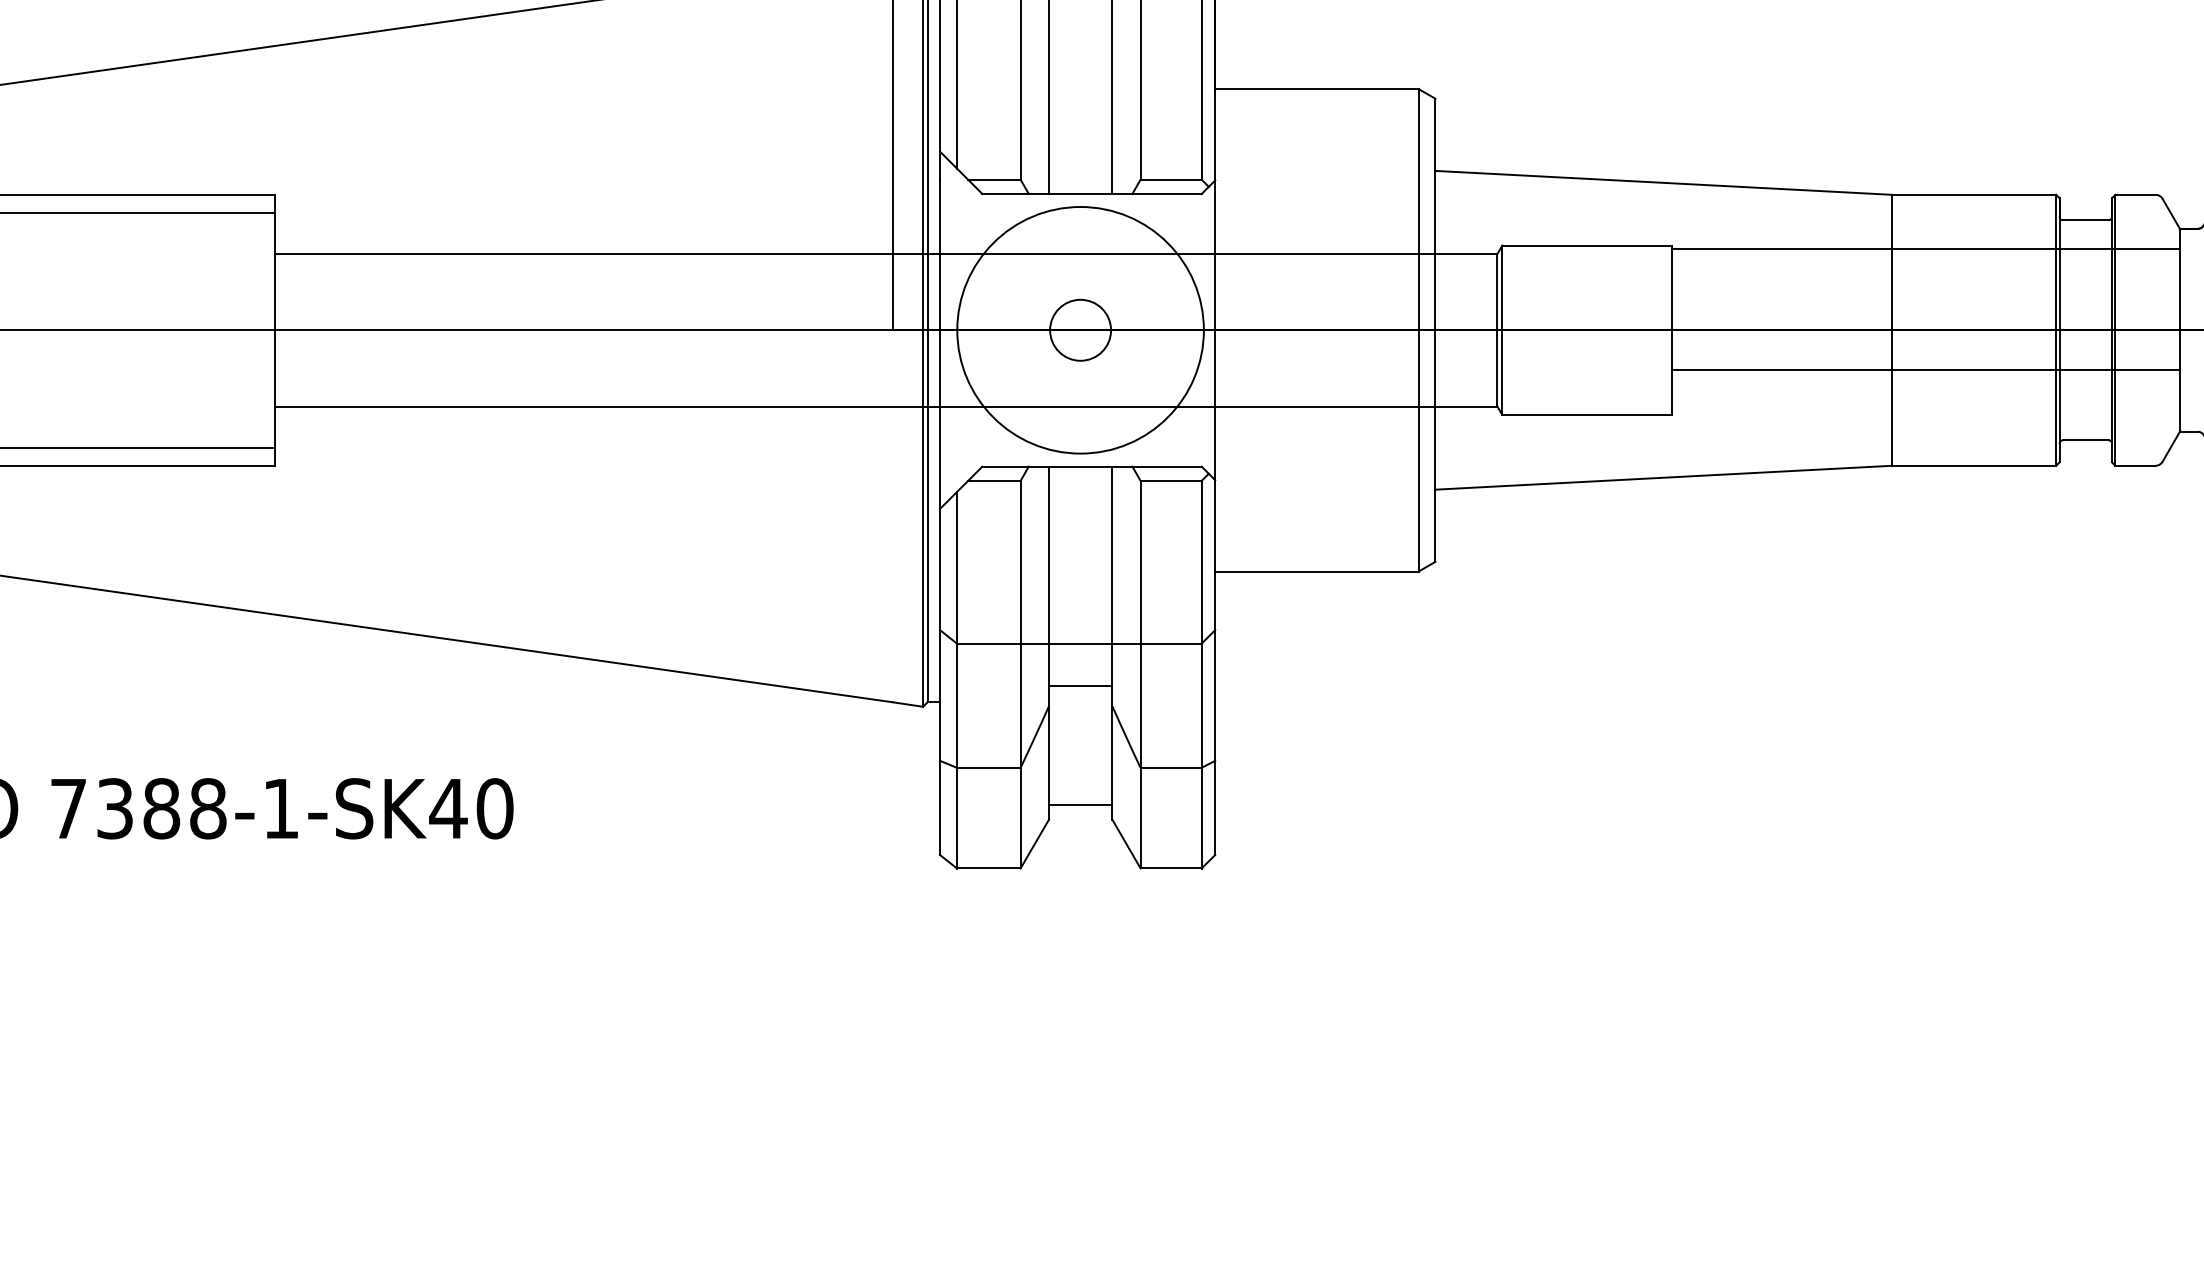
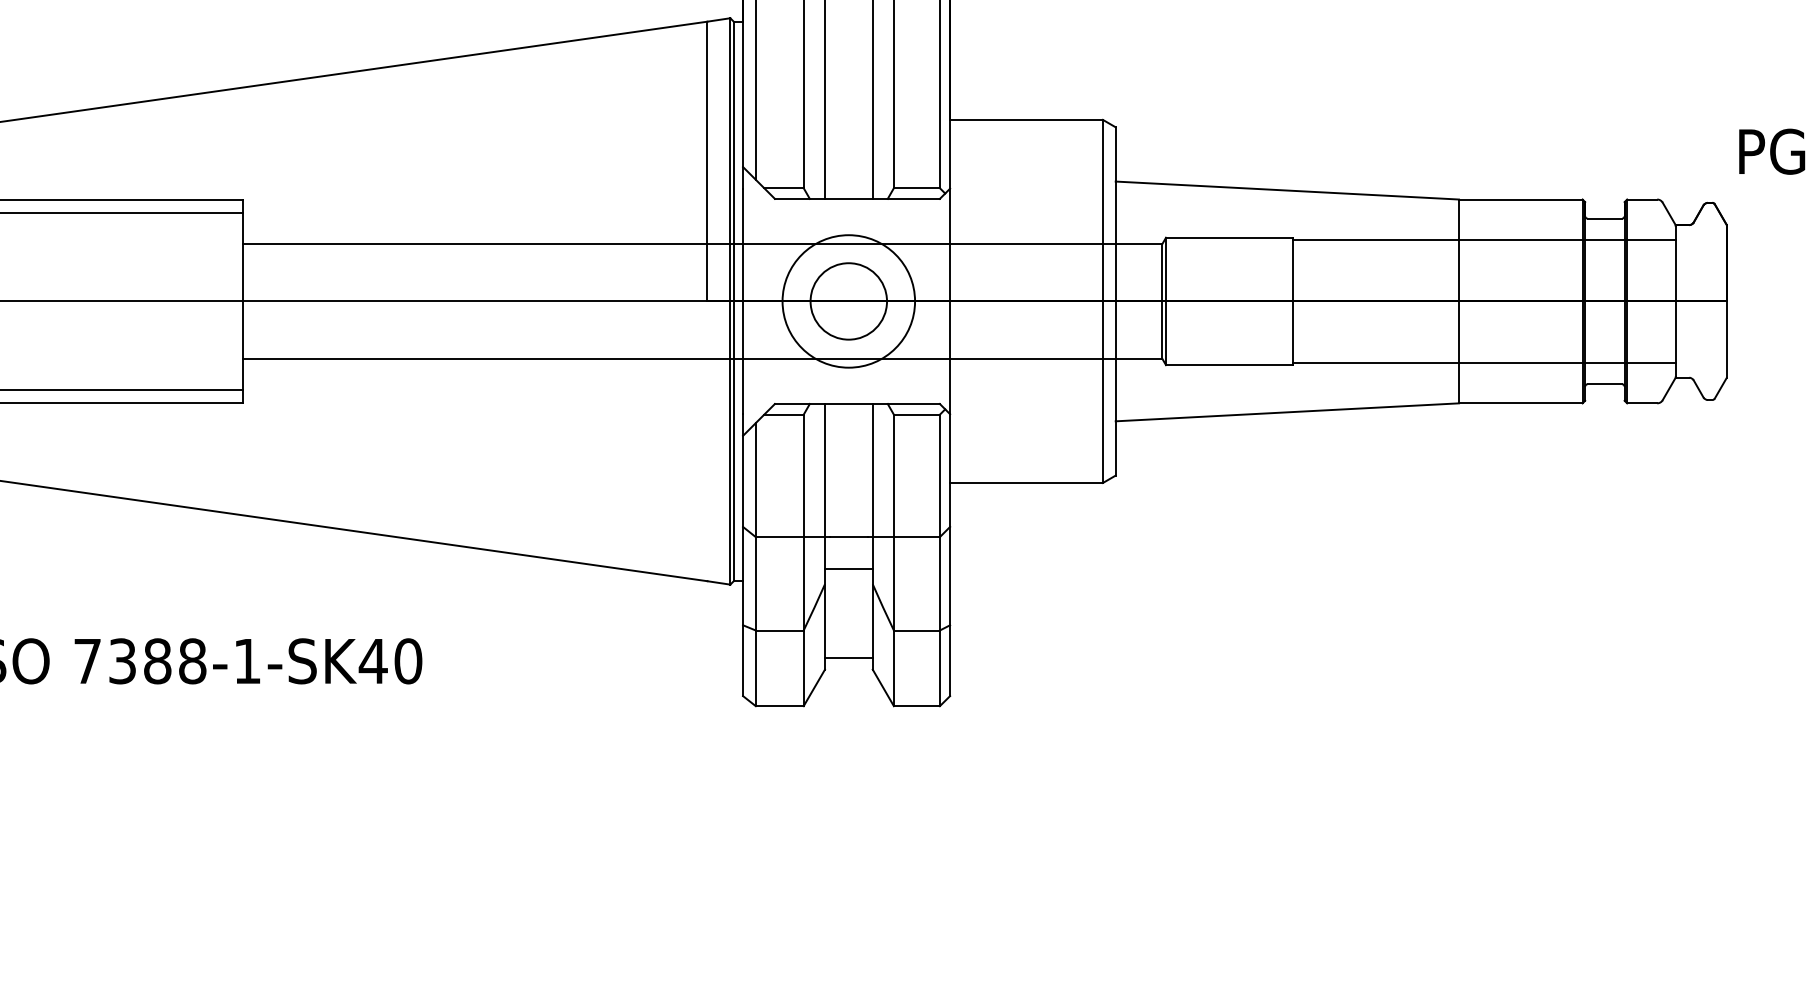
circle: (1080, 330) -> (848, 301), size x0.71
circle: (1080, 330) -> (848, 301), size x1.67
line: (1925, 370) -> (1484, 362), moved

